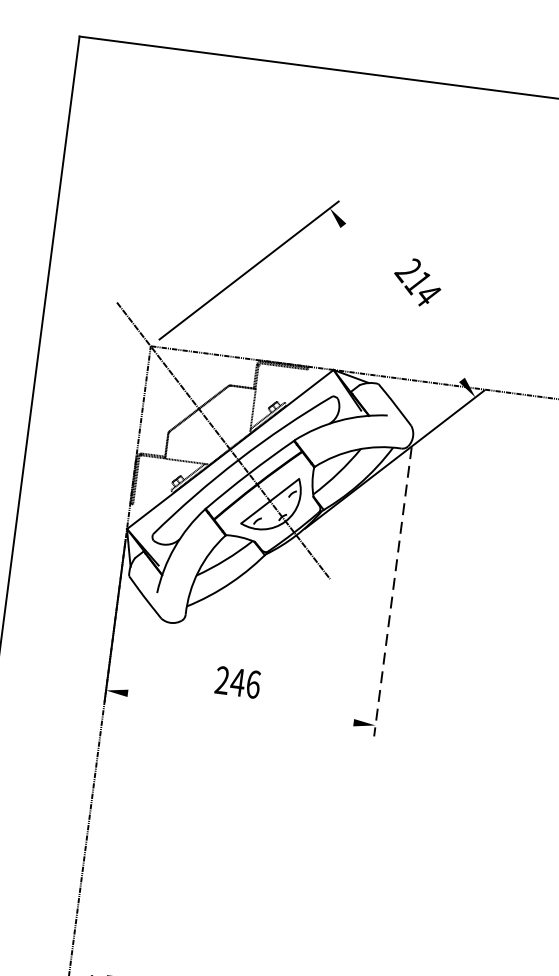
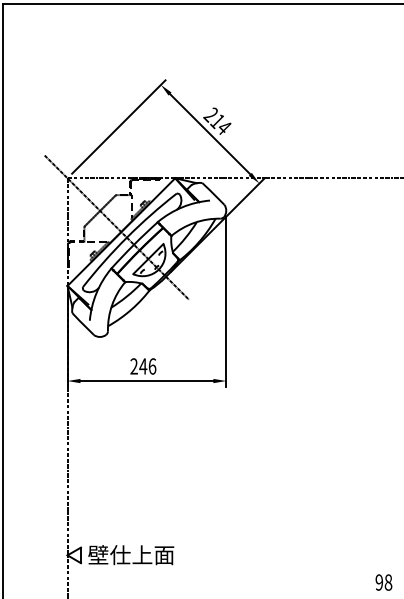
line: (403, 303) -> (210, 134), added
line: (393, 592) -> (226, 302), dashed -> solid
line: (239, 708) -> (146, 381), added

